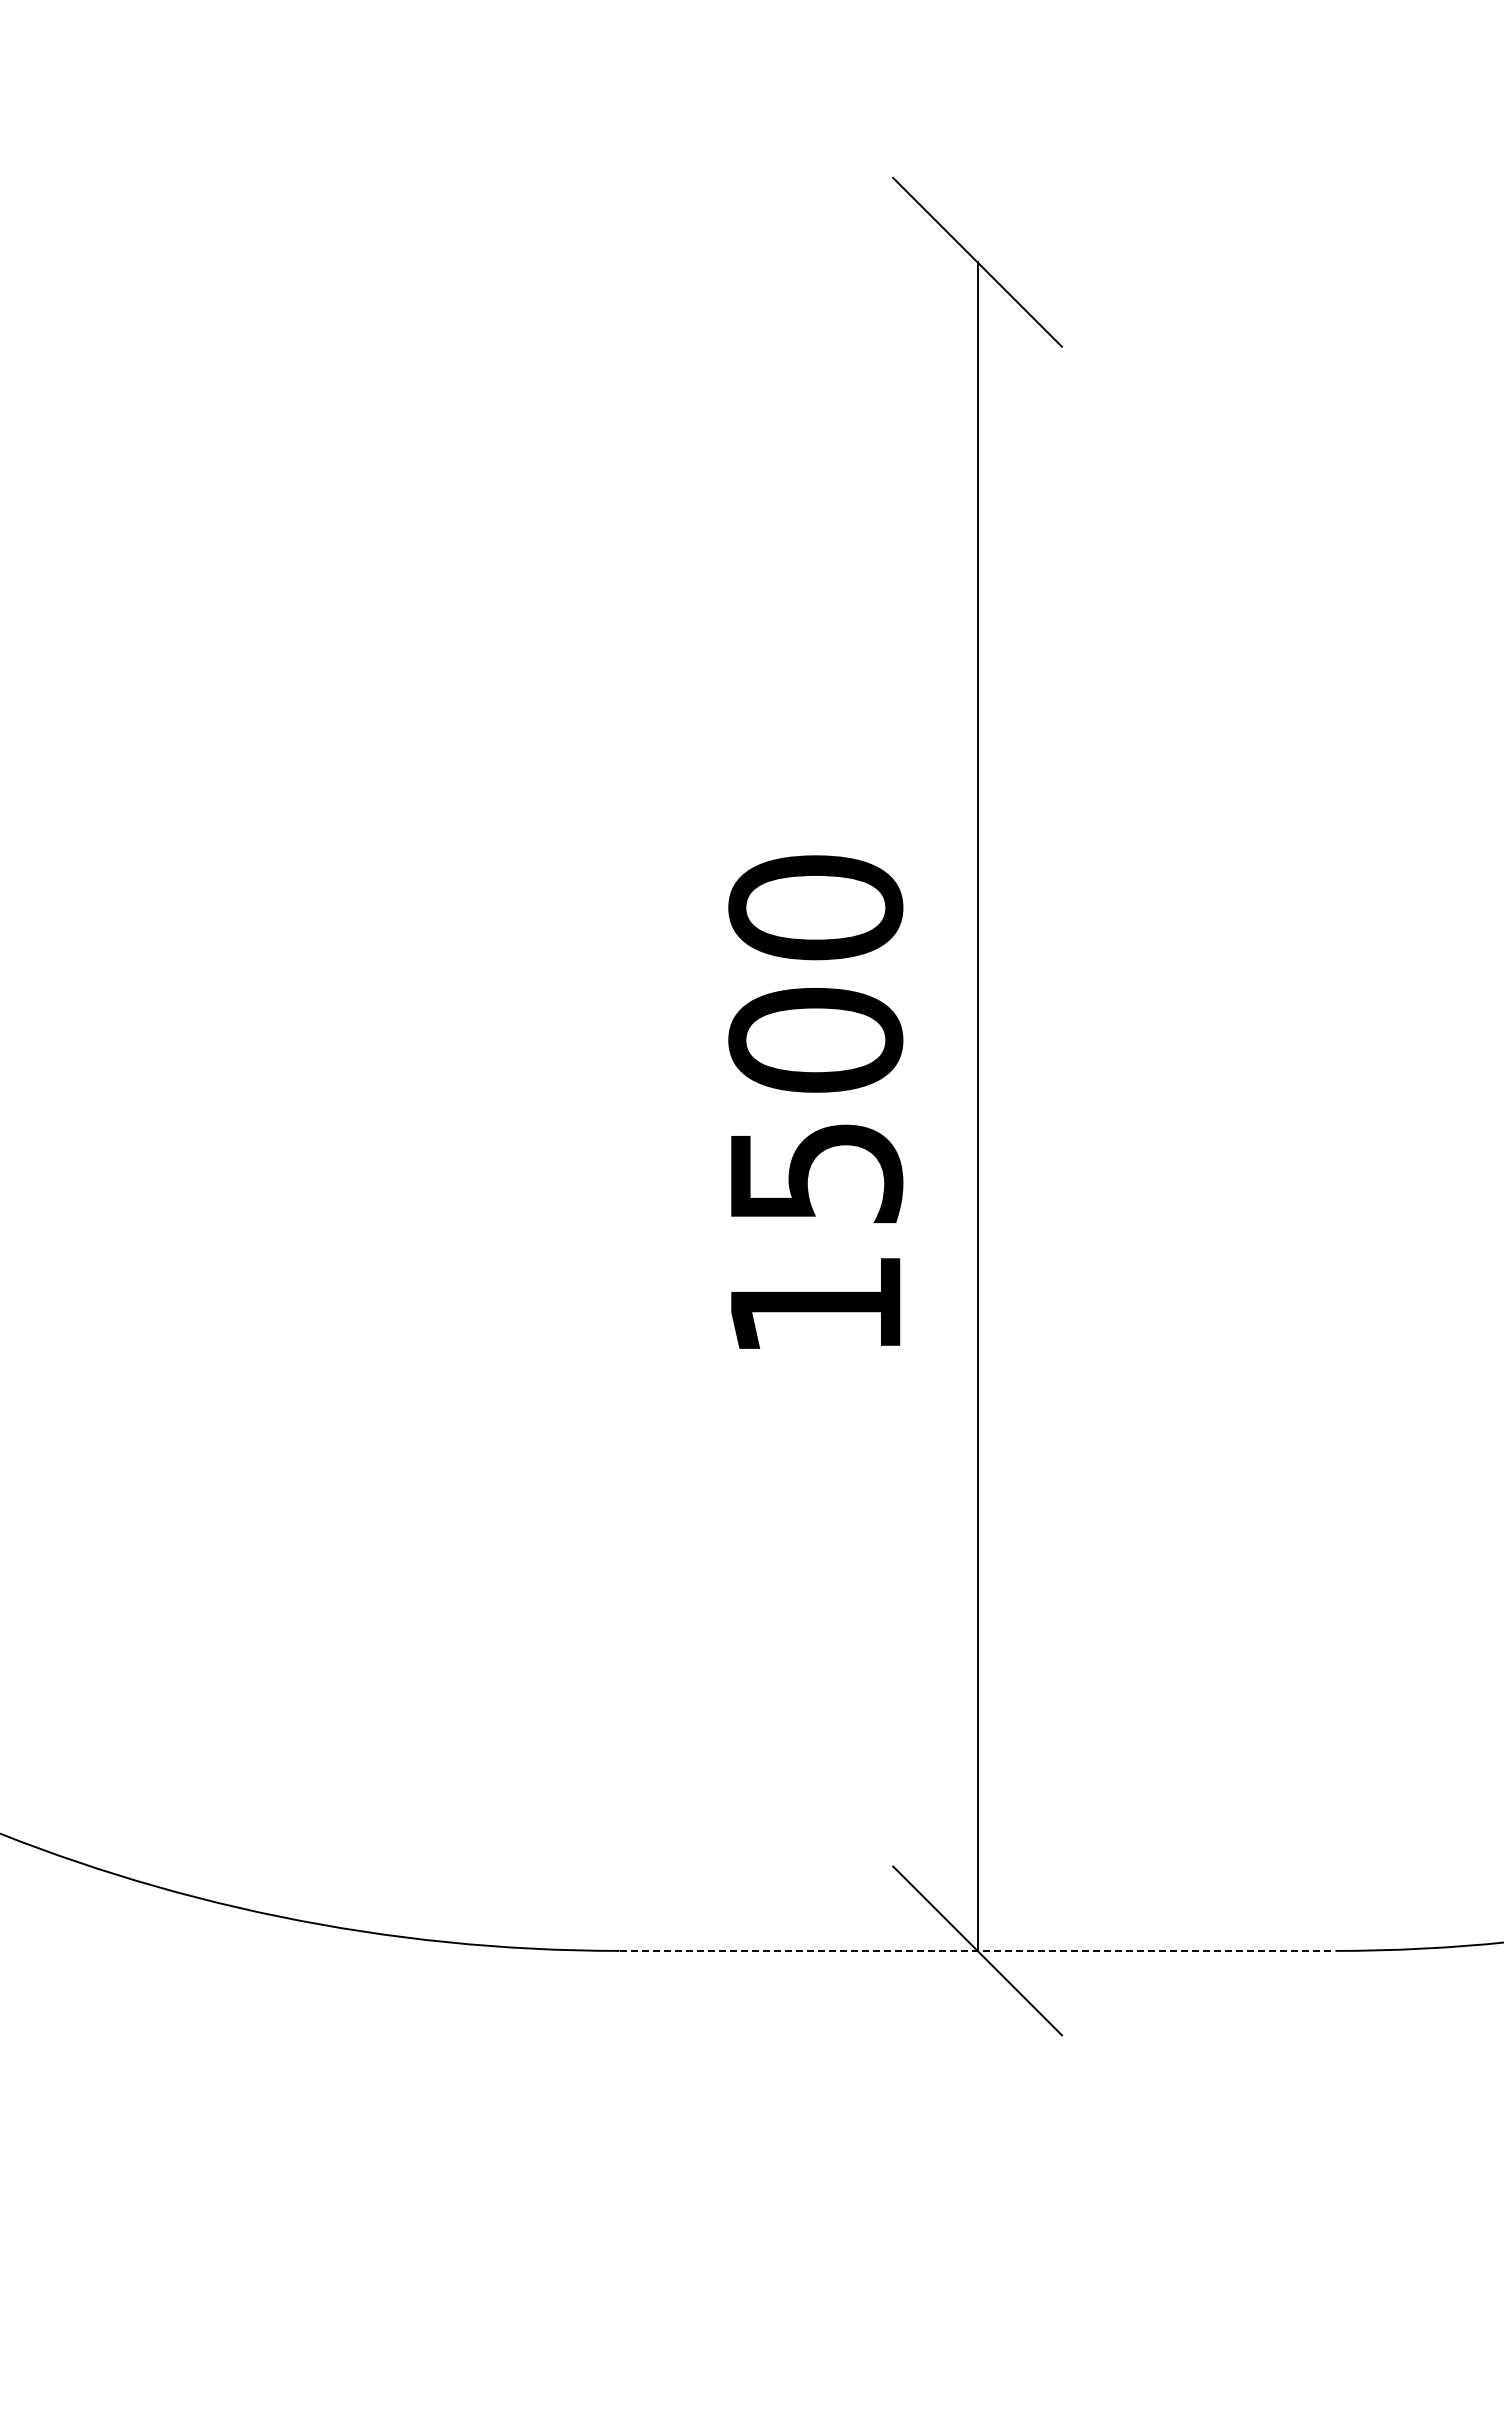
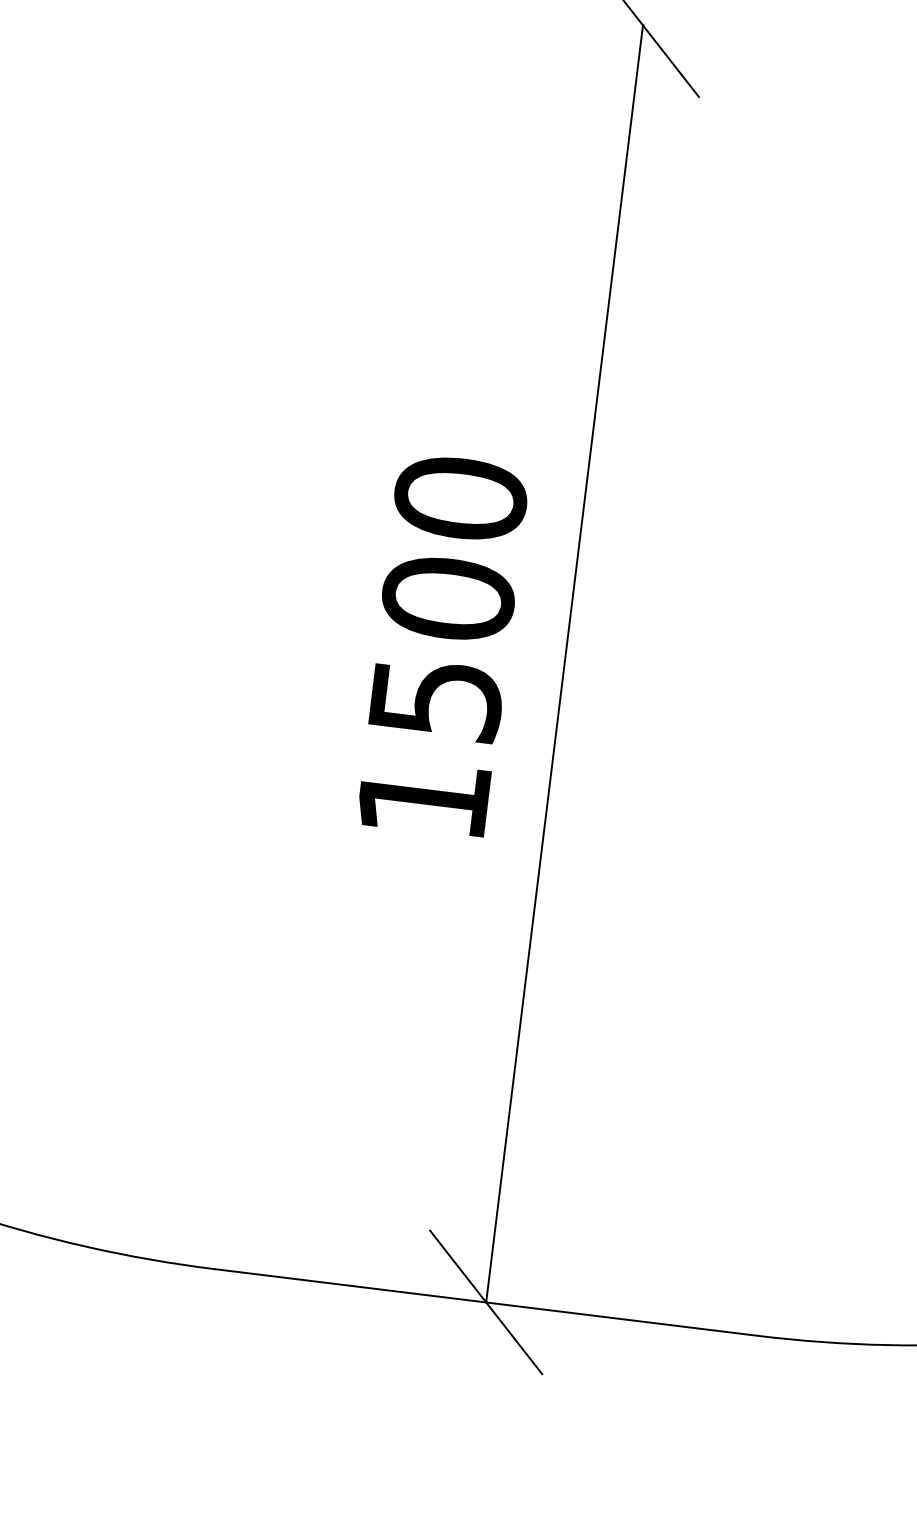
line: (977, 1950) -> (486, 1302), dashed -> solid

